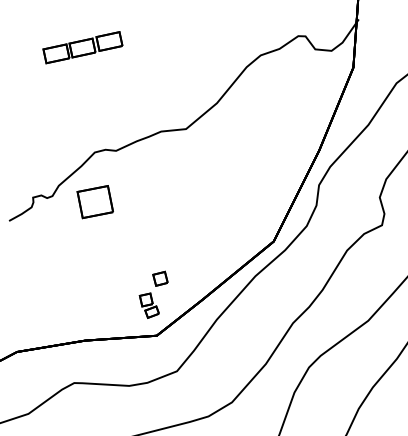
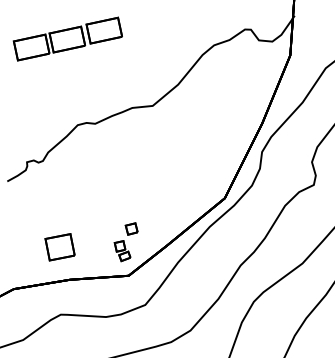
part: (82, 47) -> (67, 38), size x1.67
part: (94, 202) -> (59, 247), moved

